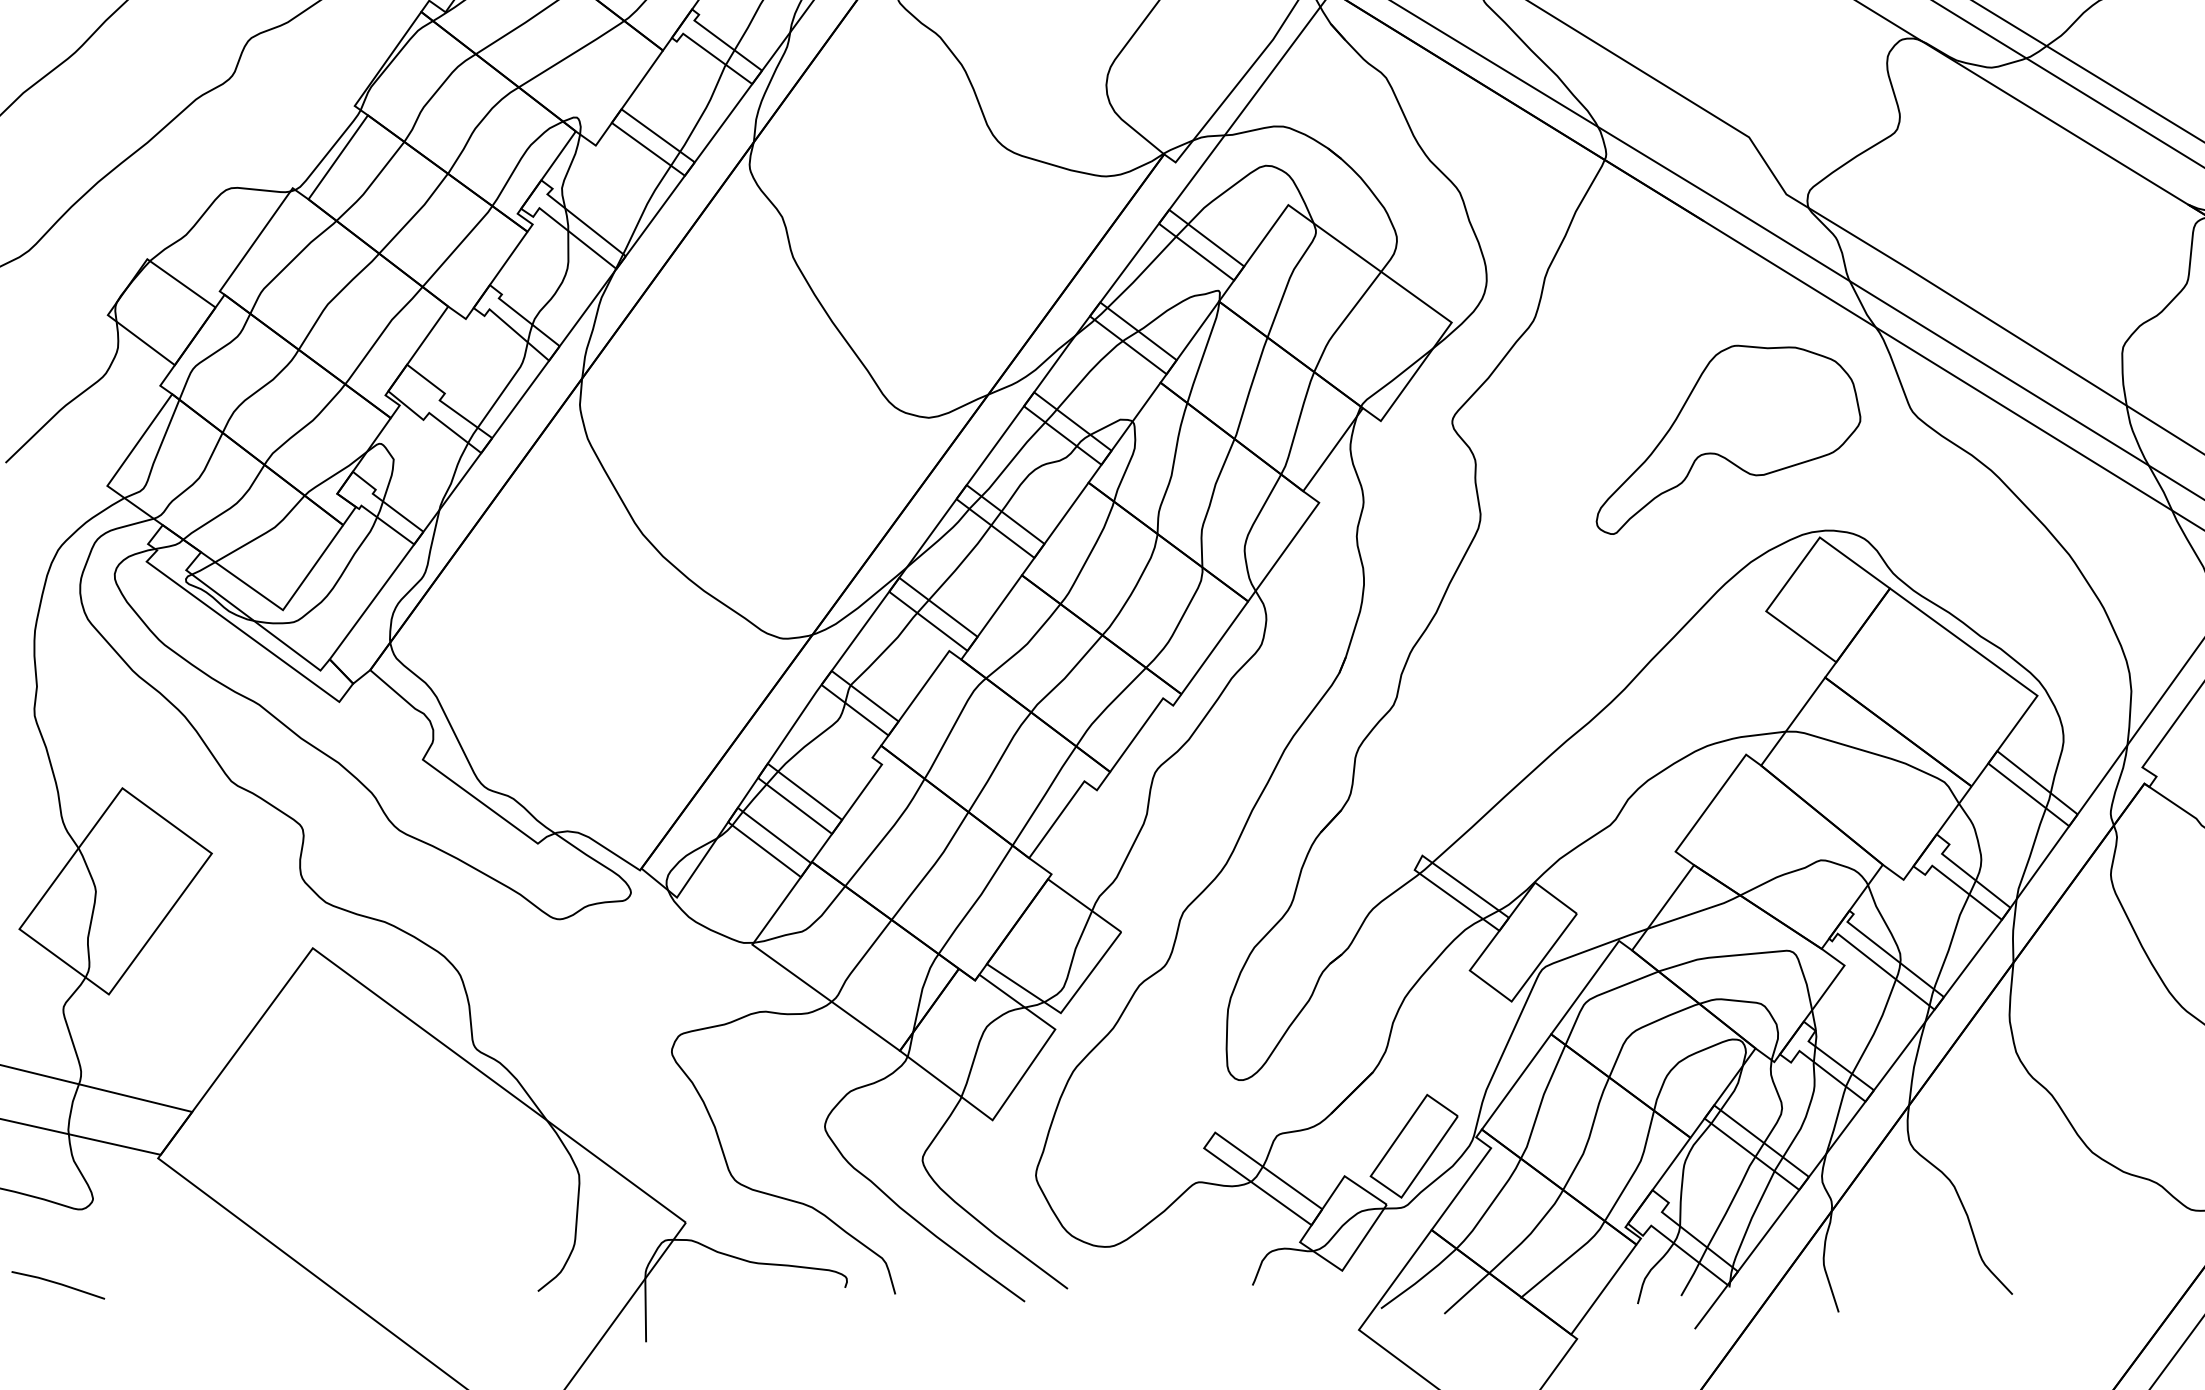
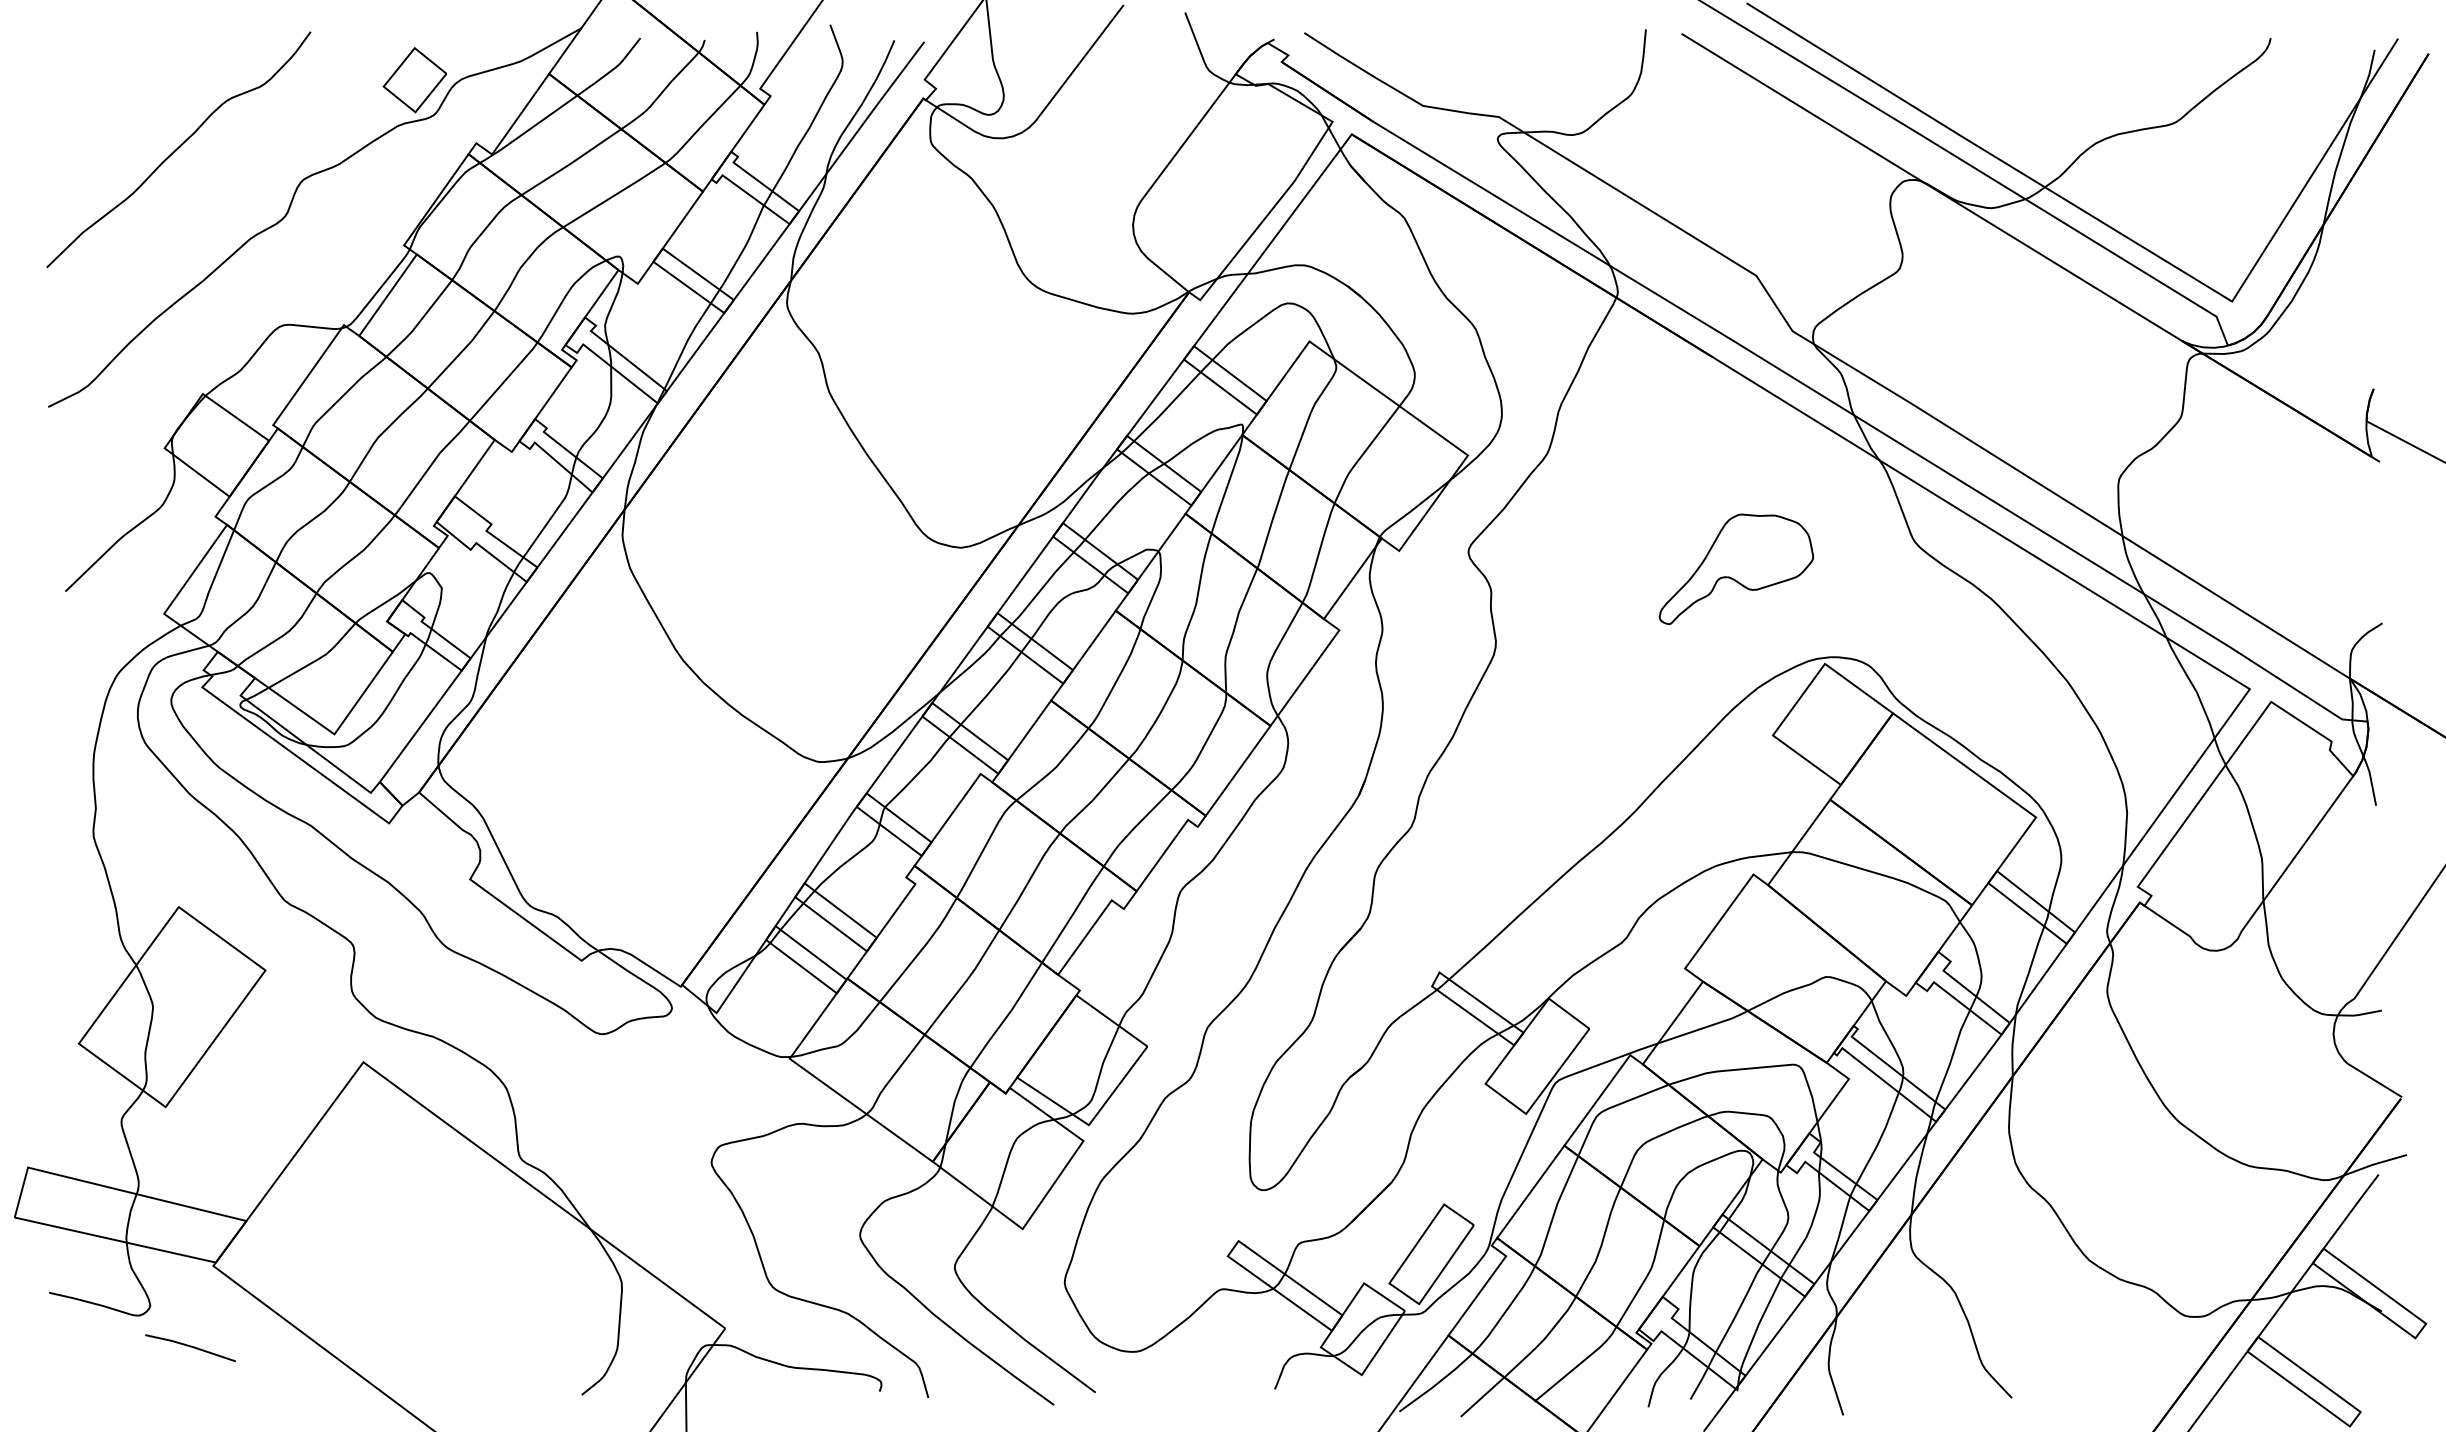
part: (1728, 440) -> (1736, 569), size x0.6
line: (58, 1284) -> (190, 1347), moved

